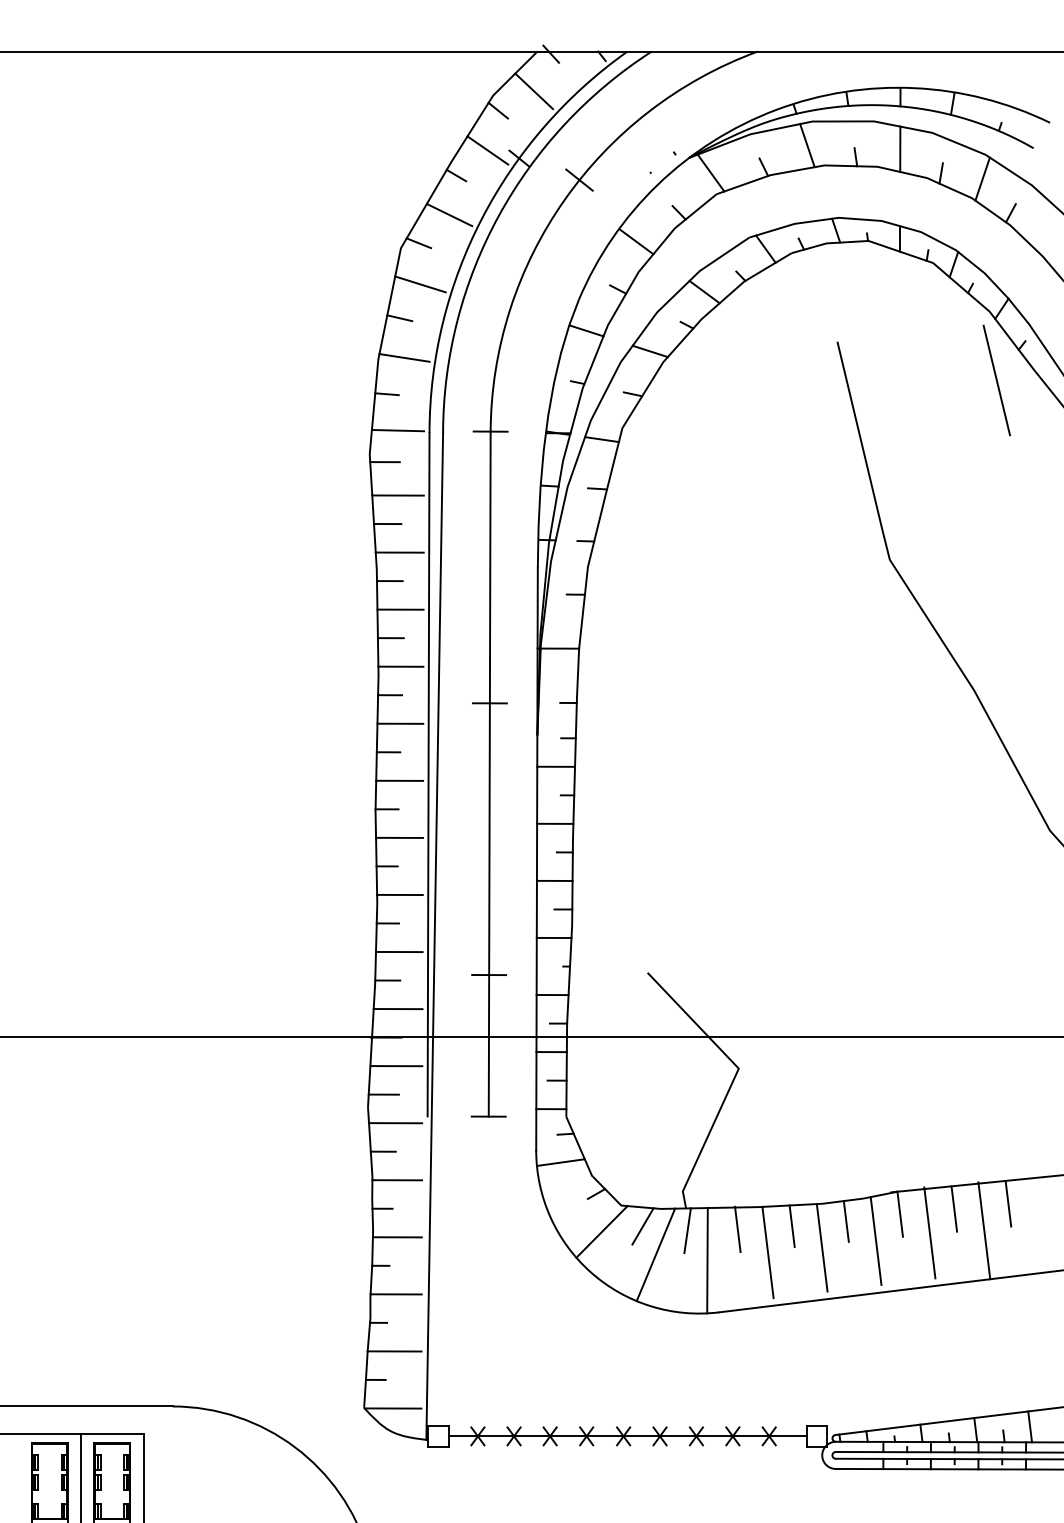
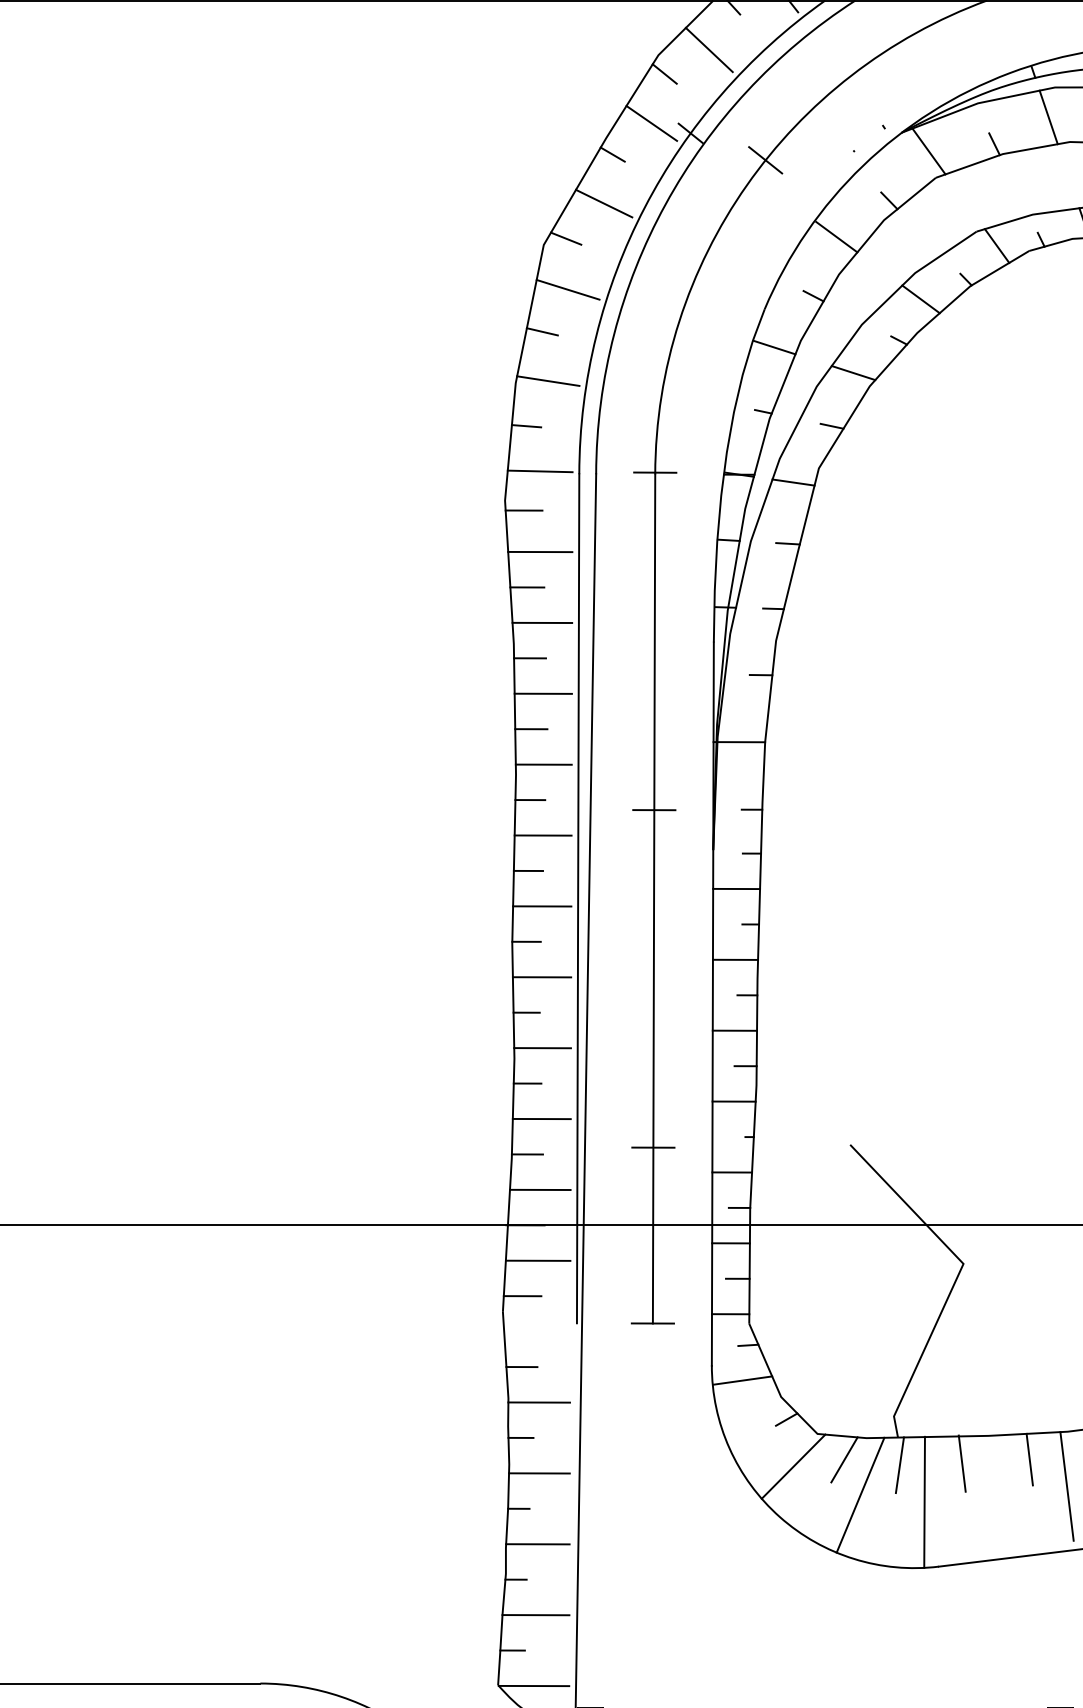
line: (395, 1123) -> (537, 1332), removed
line: (767, 1252) -> (999, 1492), removed

